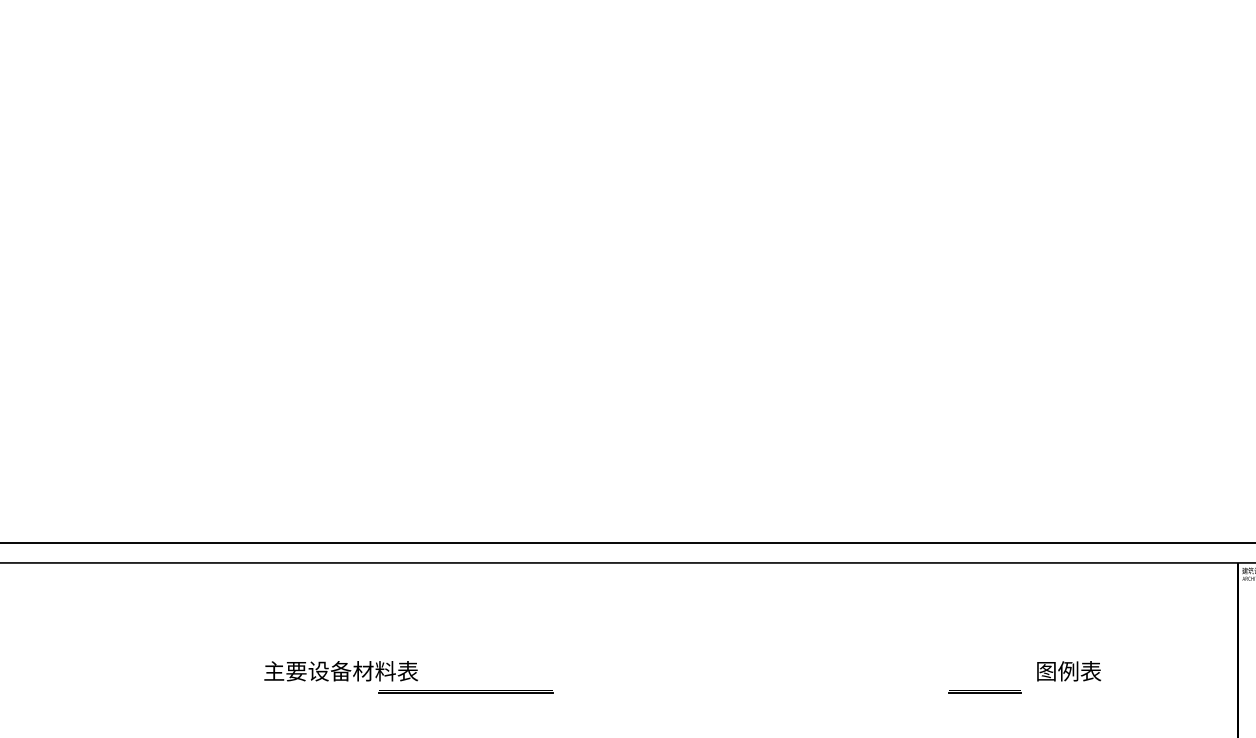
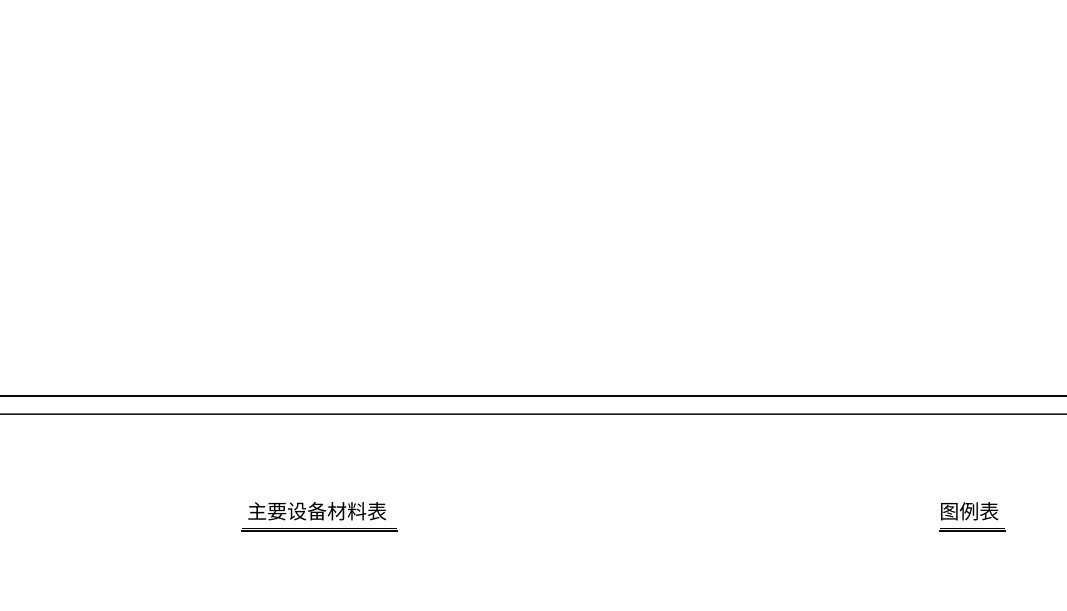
line: (465, 690) -> (319, 528), moved
line: (984, 690) -> (971, 528), moved

